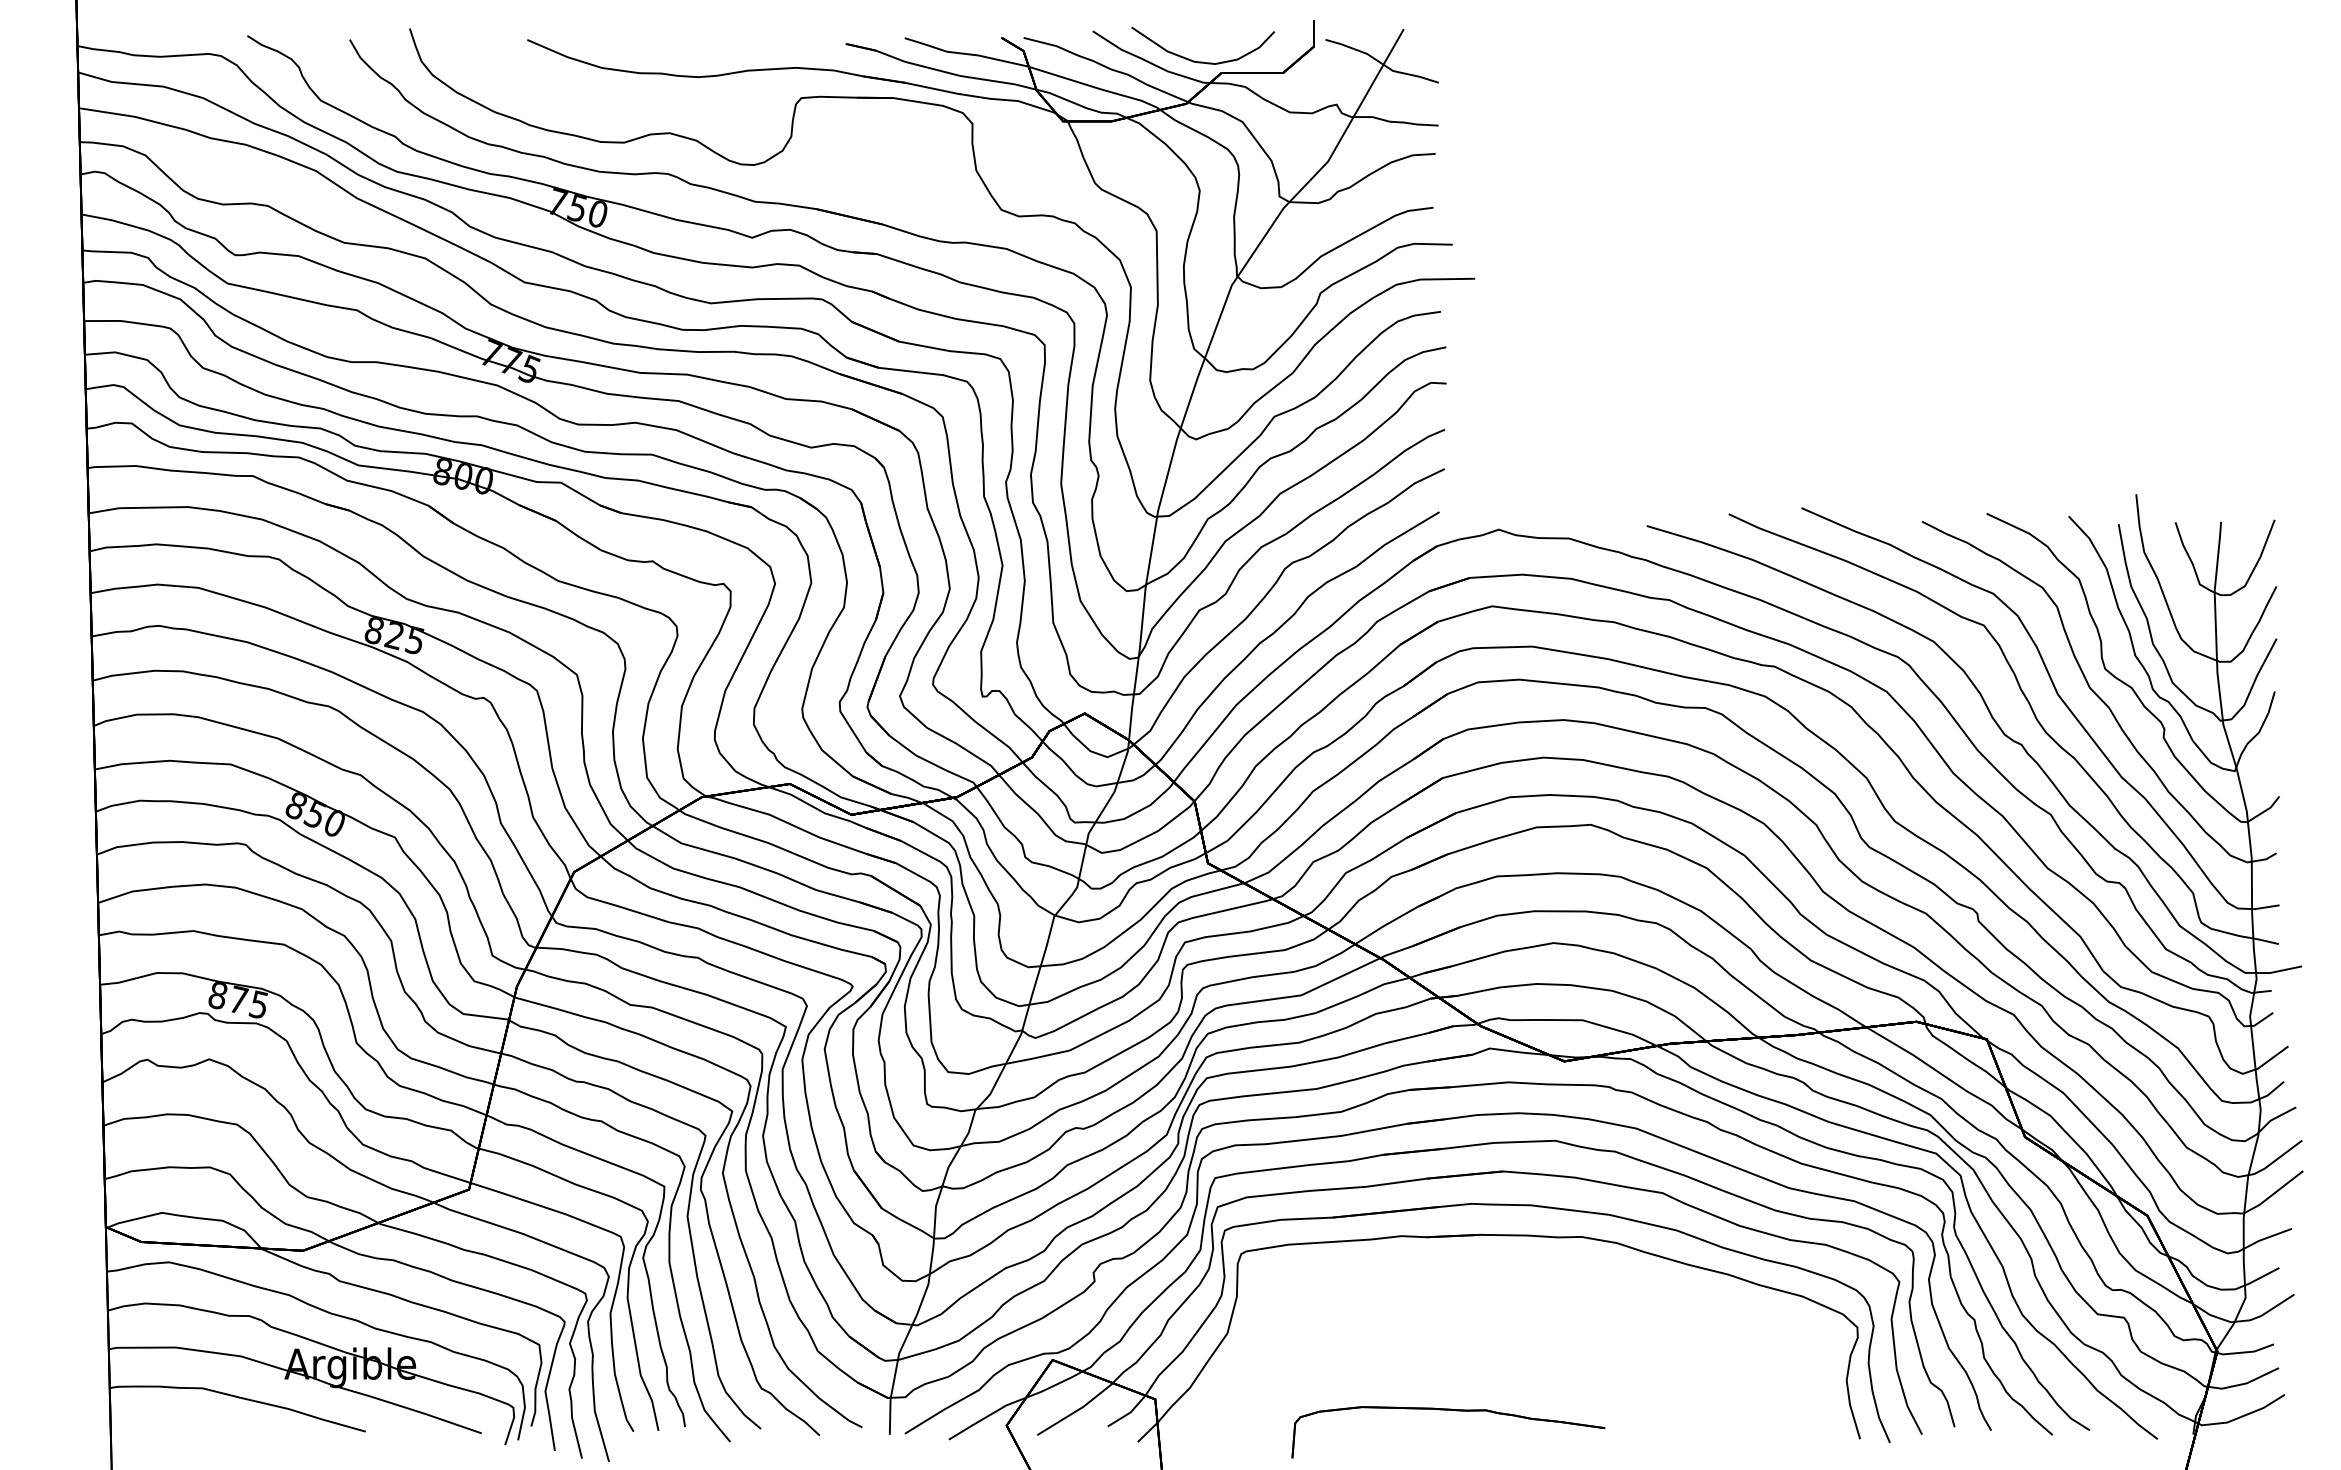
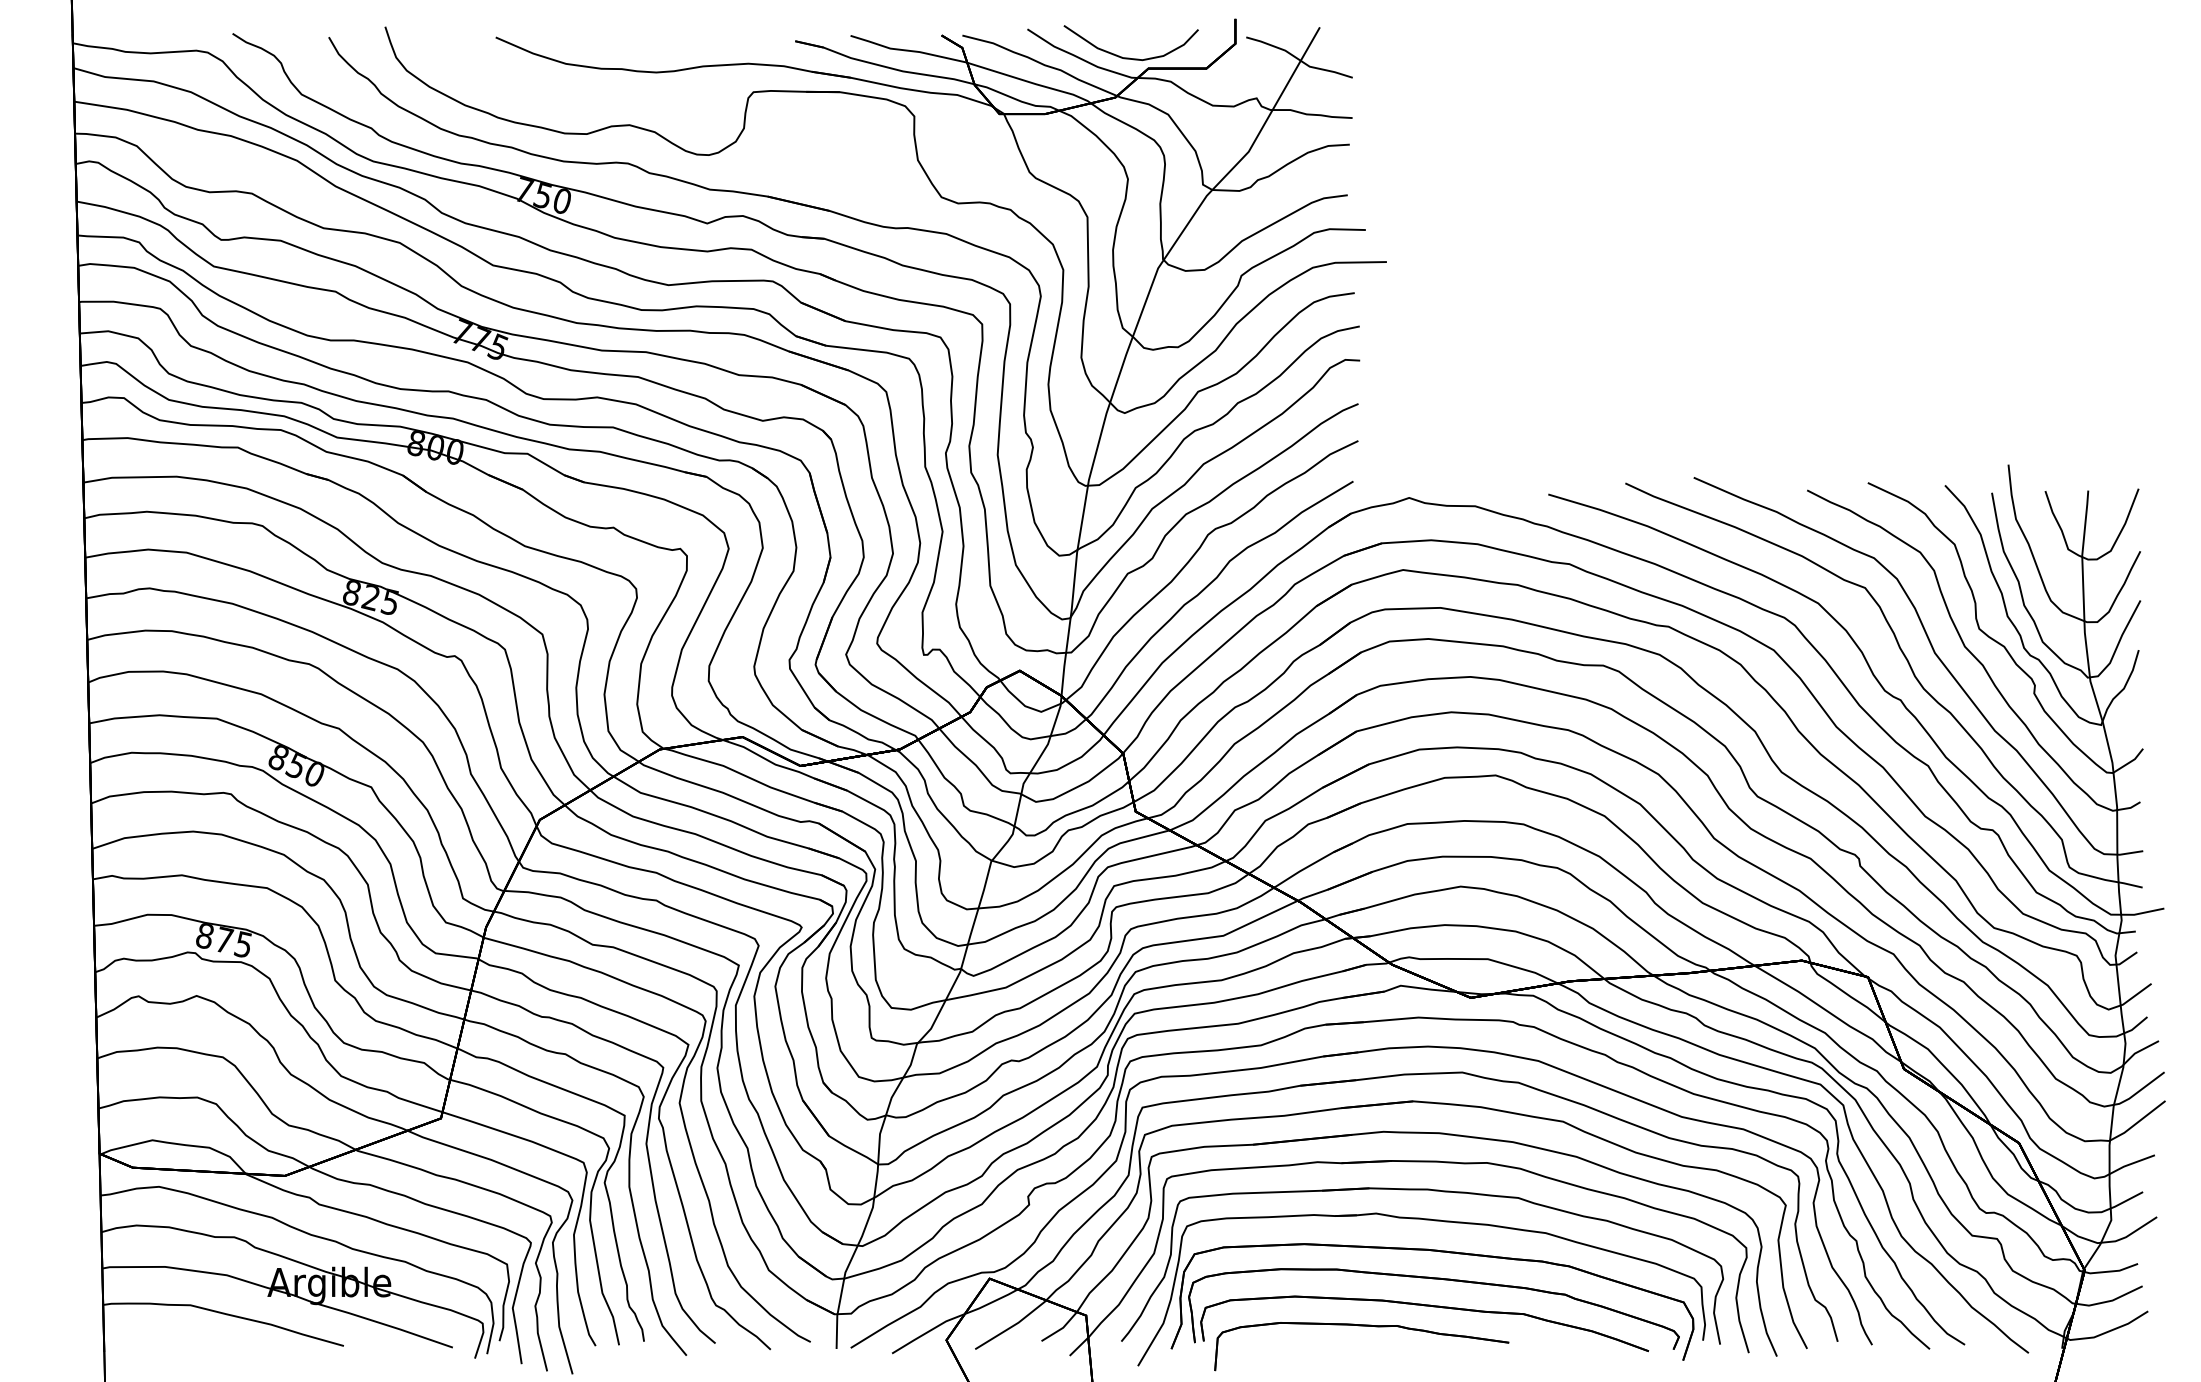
part: (1512, 1358) -> (1422, 1277), added

